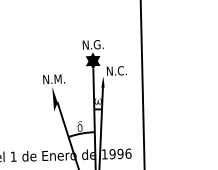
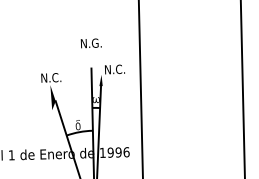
fill: (92, 60) -> (90, 59), removed
text: (59, 78) -> (57, 77), N.M. -> N.C.

